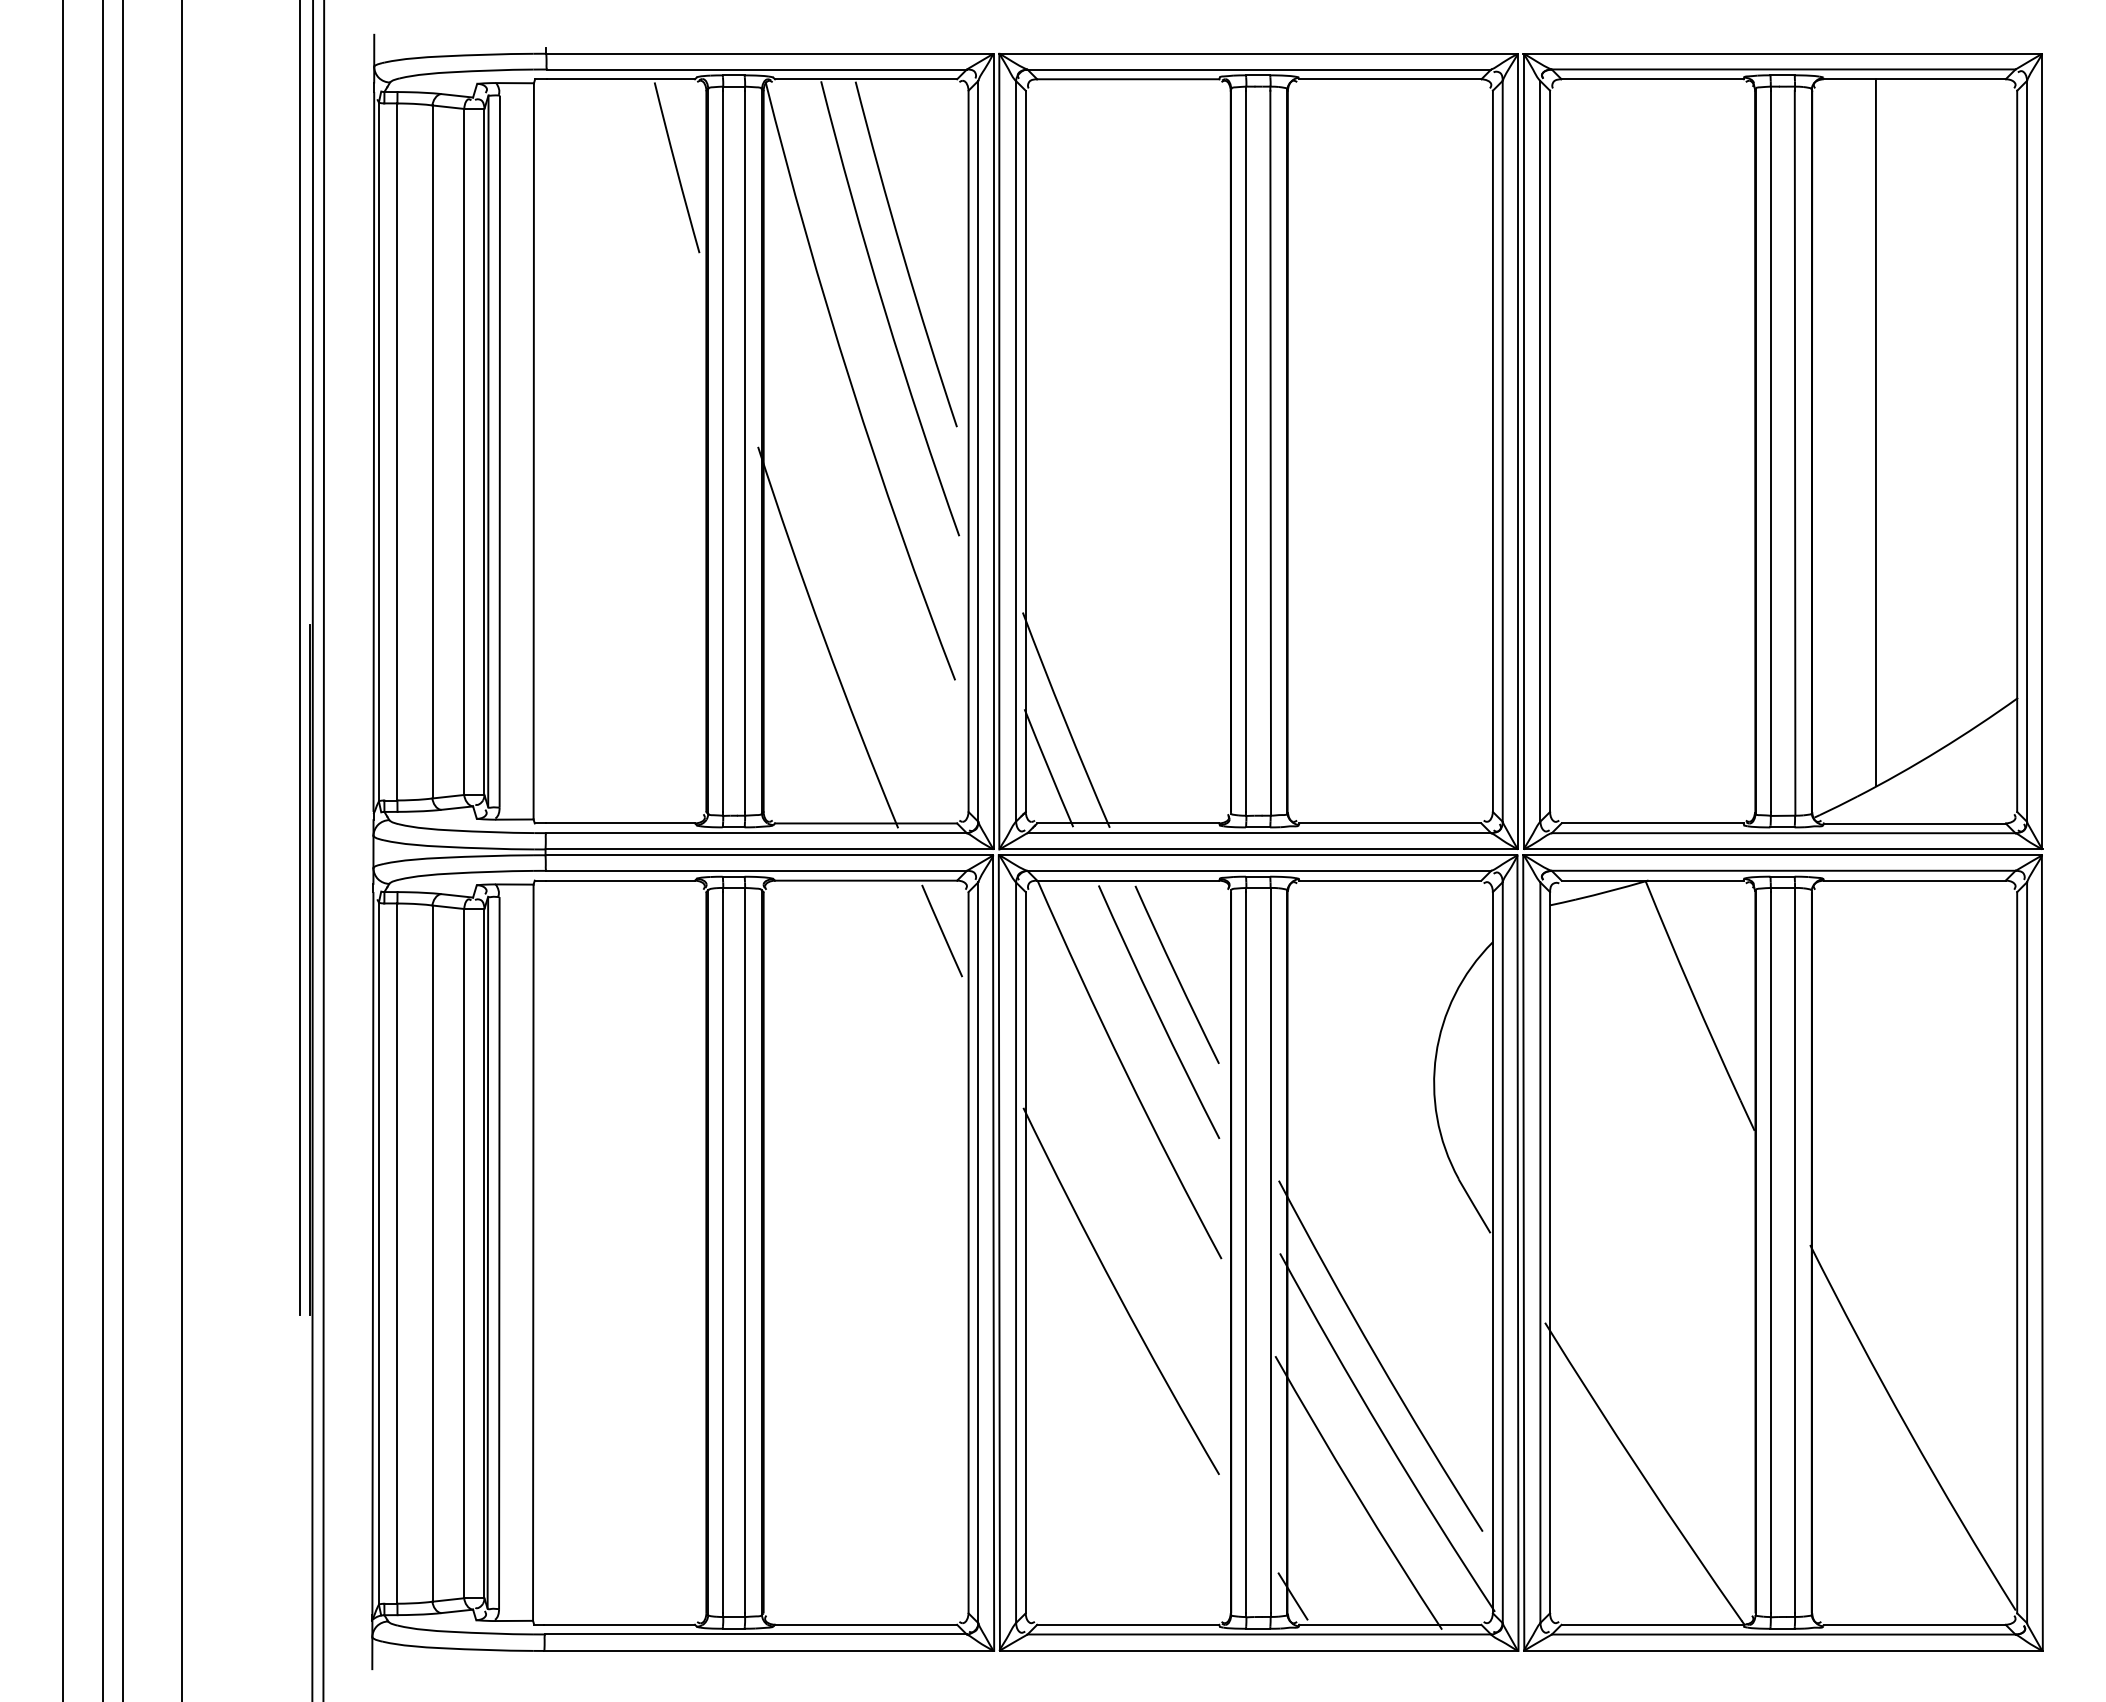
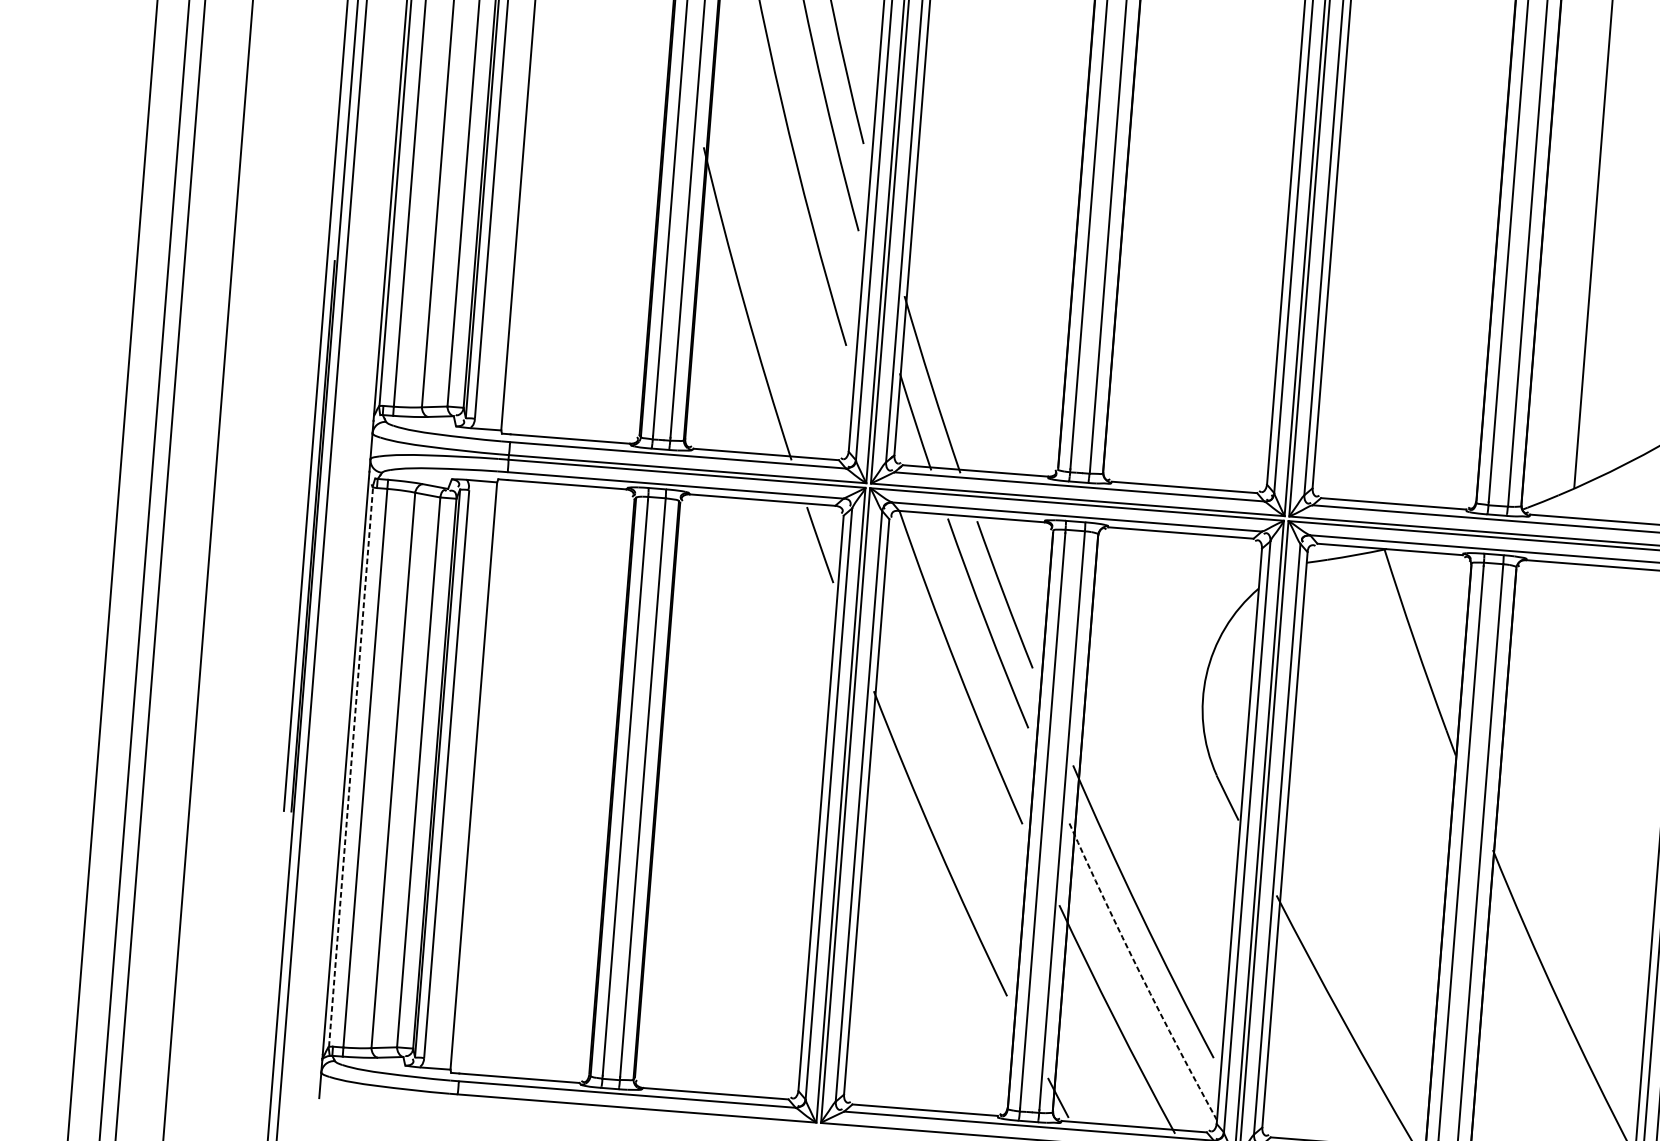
line: (379, 1253) -> (351, 766), solid -> dashed
arc: (1383, 1434) -> (1140, 974), solid -> dashed

